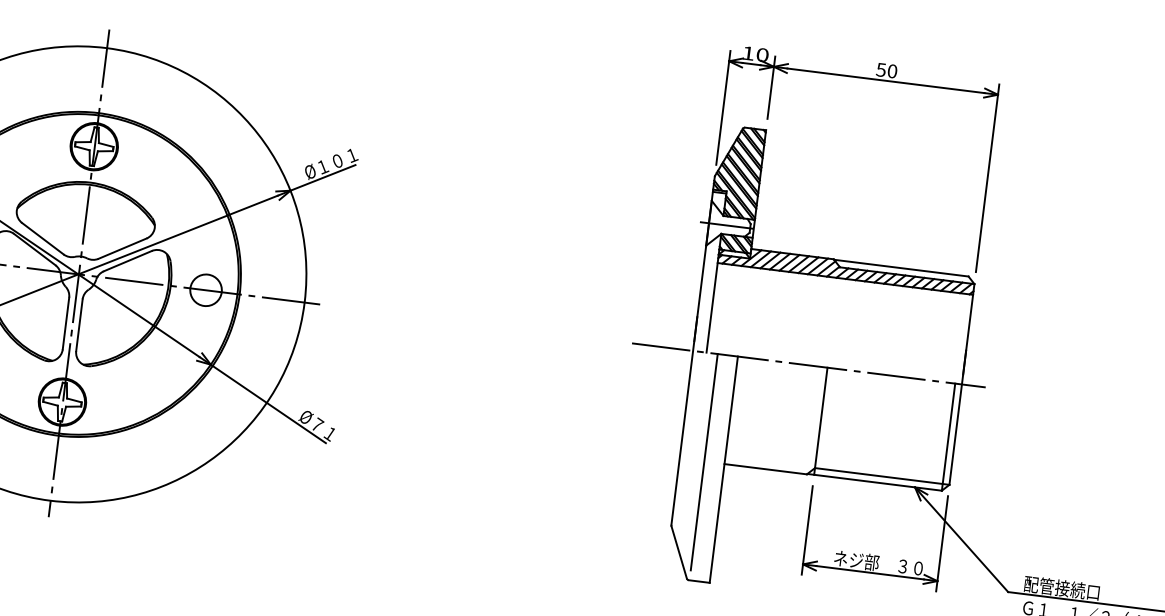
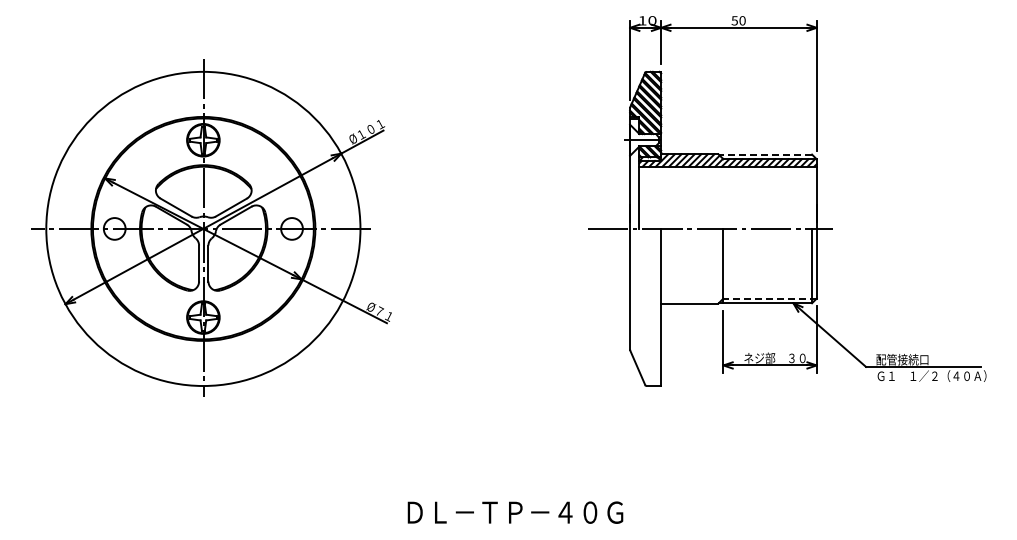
line: (901, 268) -> (765, 154), solid -> dashed
line: (704, 461) -> (647, 303), removed
line: (882, 476) -> (770, 298), solid -> dashed

